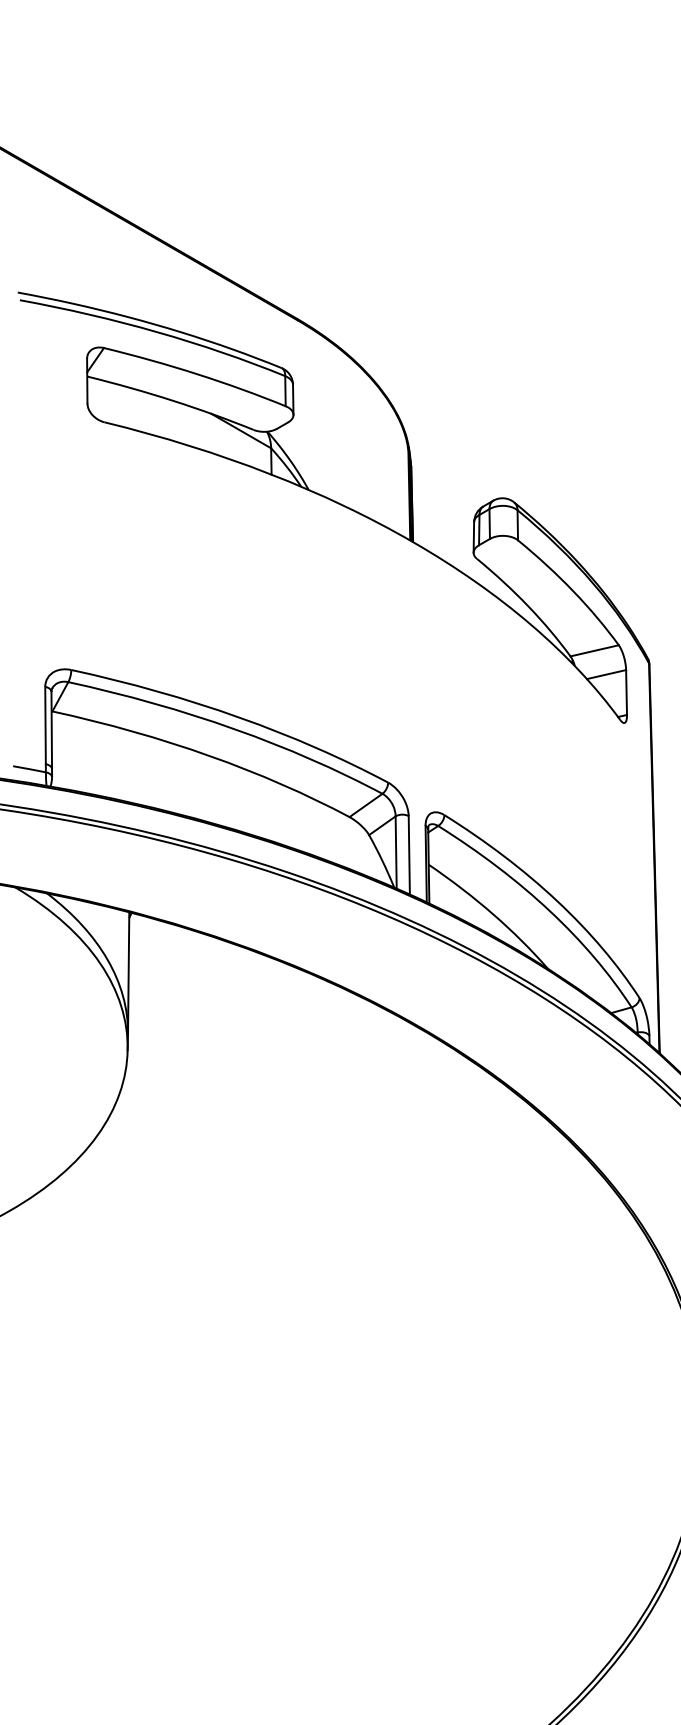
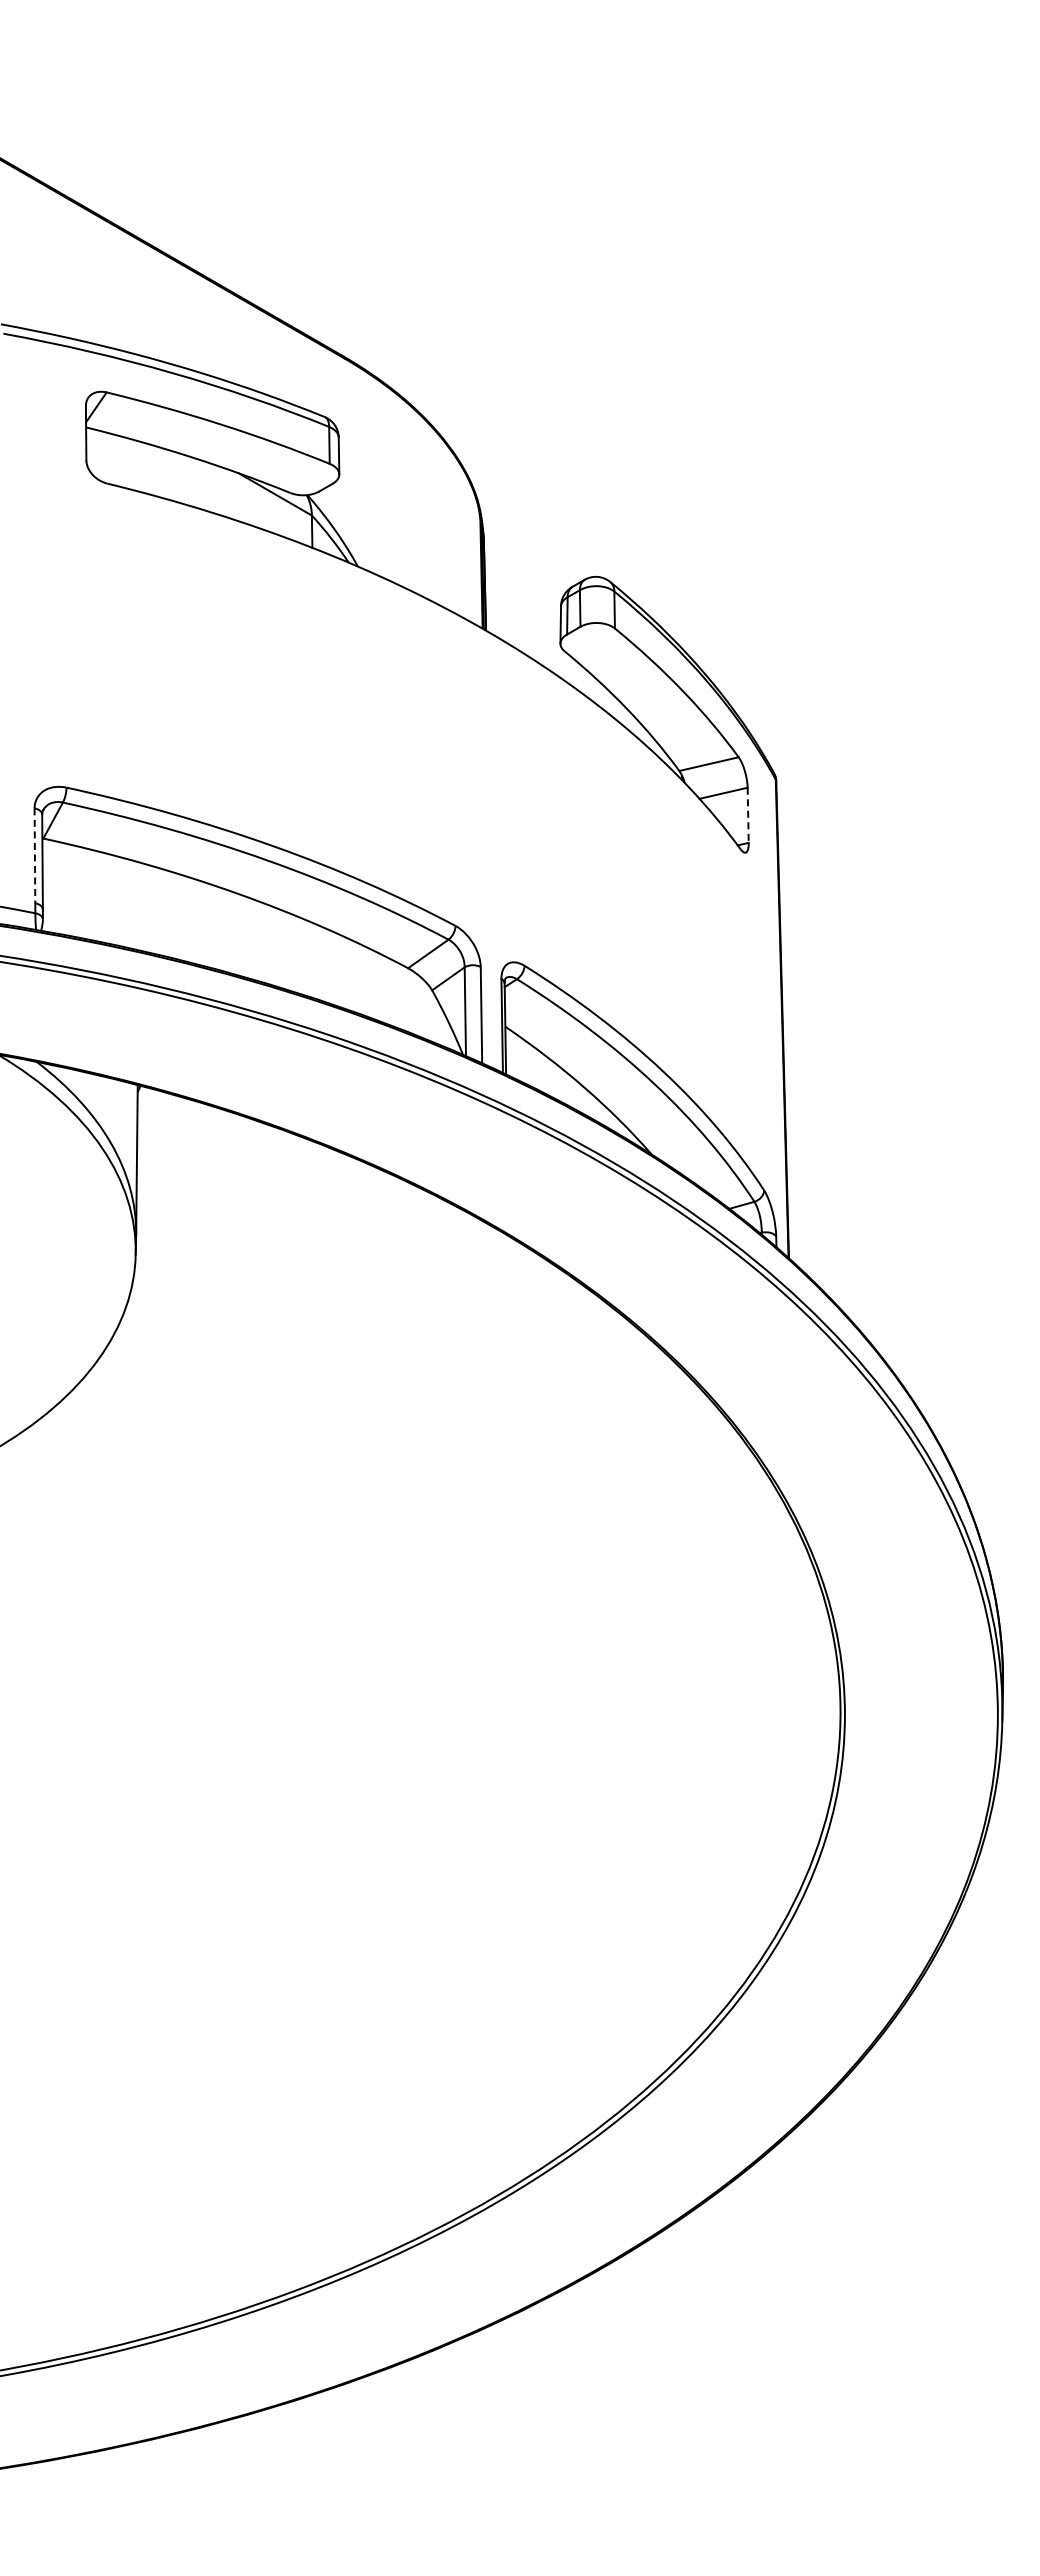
line: (626, 692) -> (748, 815), solid -> dashed
line: (45, 726) -> (34, 856), solid -> dashed

